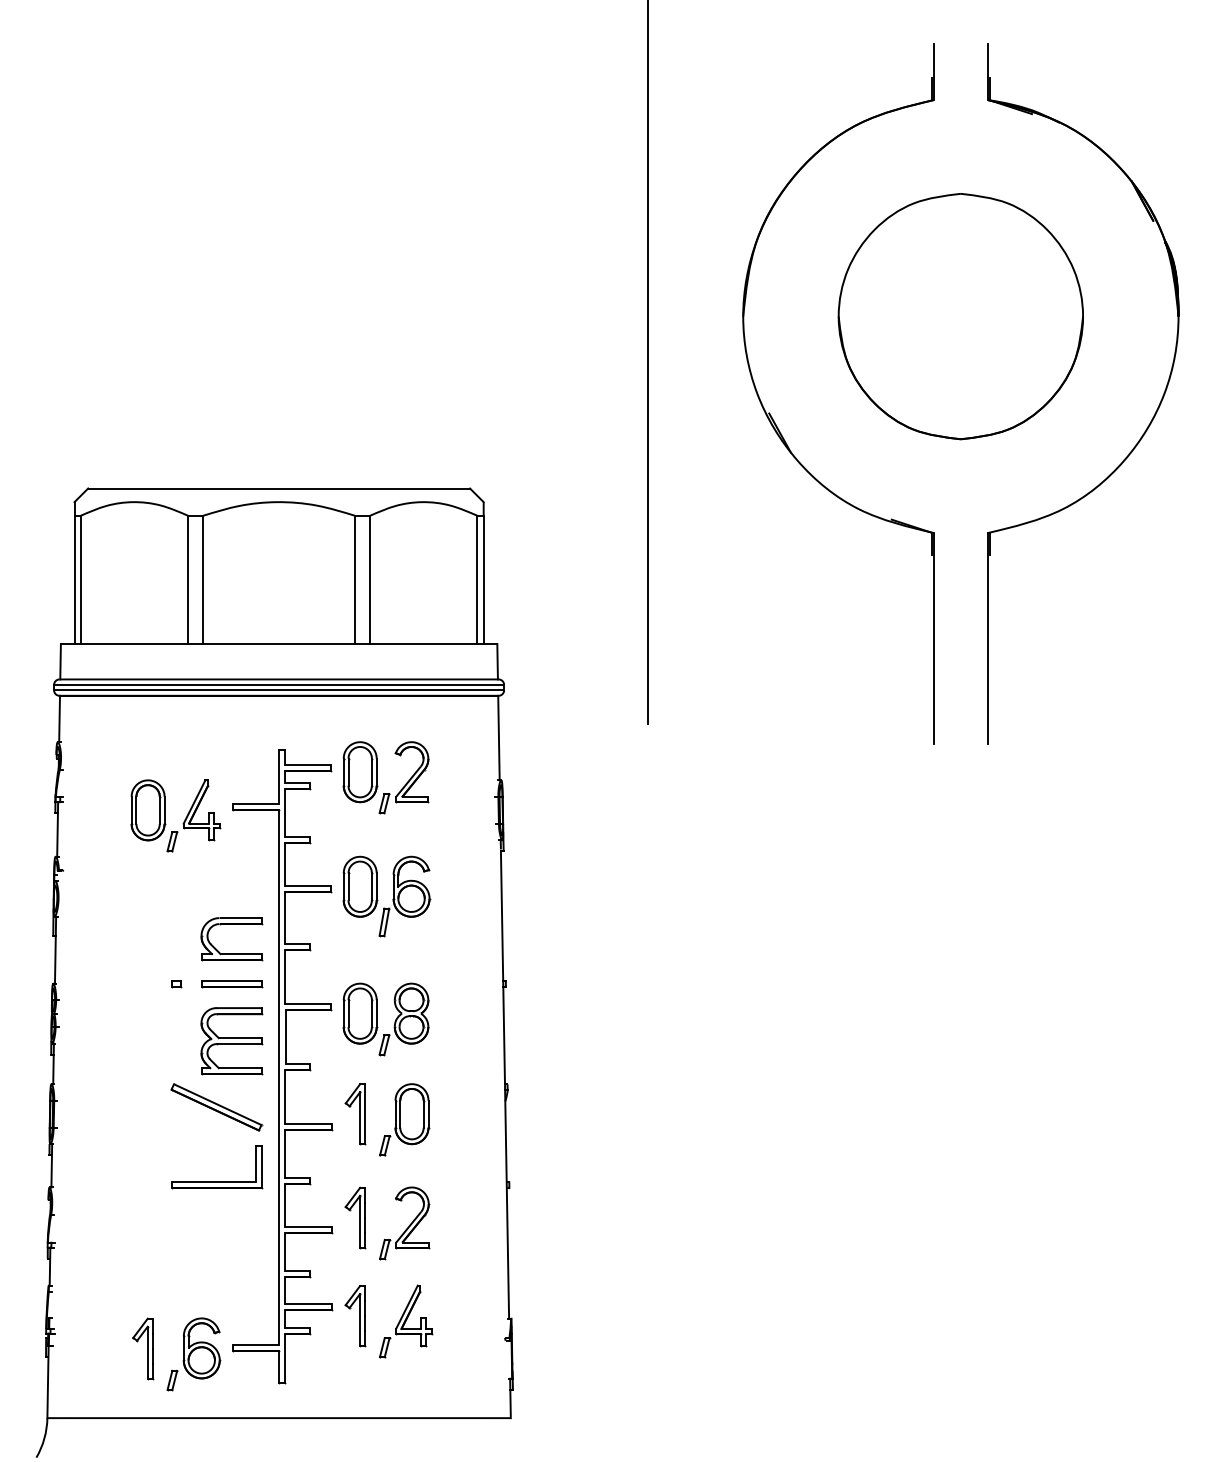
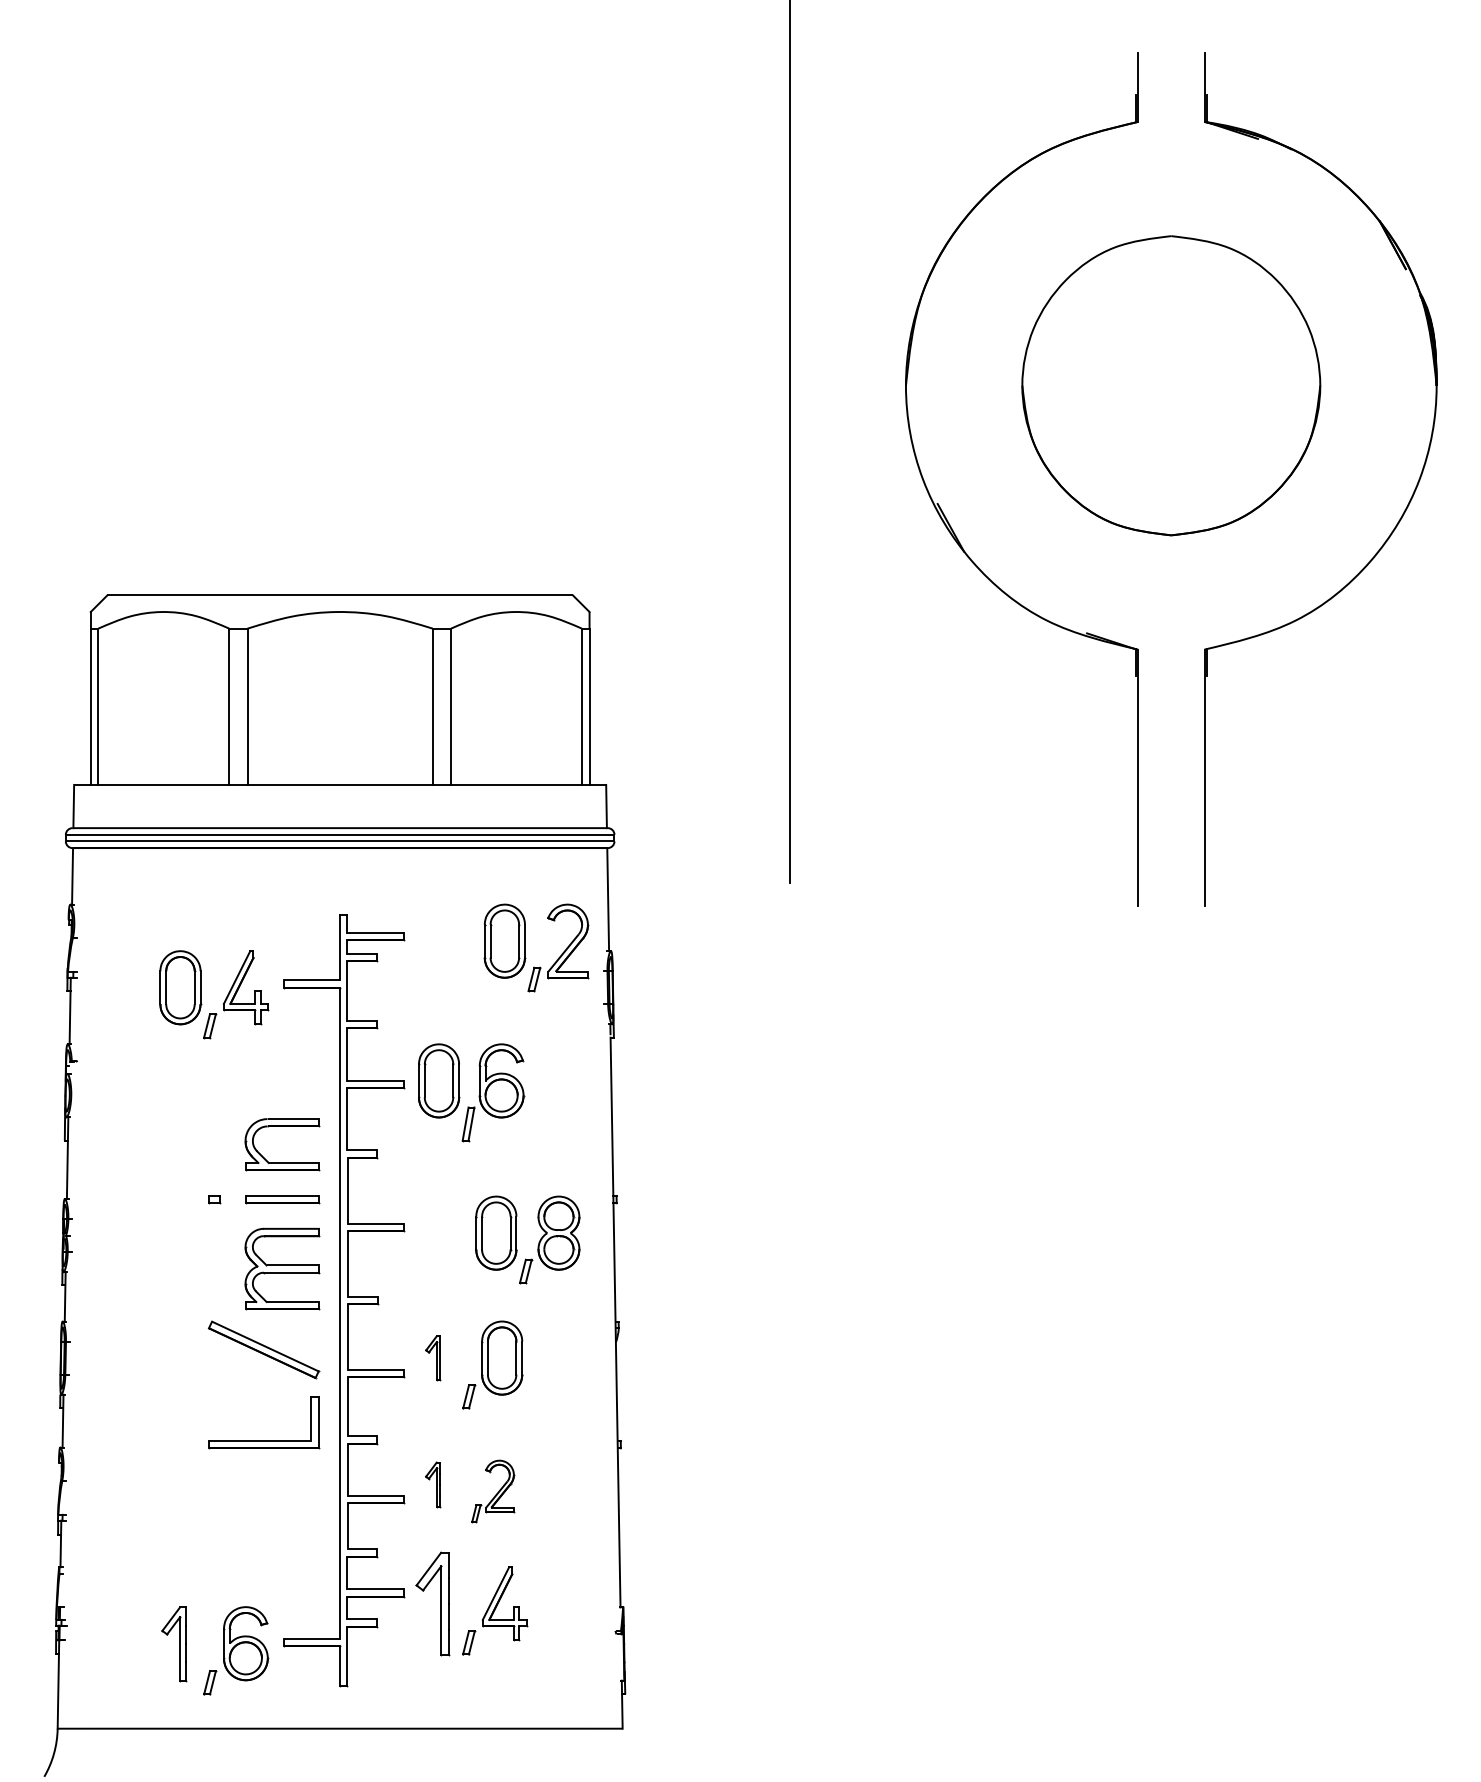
part: (377, 777) -> (525, 947), moved
part: (377, 1019) -> (517, 1240), moved
part: (355, 1114) -> (433, 1358), size x0.6
part: (355, 1217) -> (433, 1484), size x0.6
part: (404, 1223) -> (493, 1491), size x0.7
part: (355, 1316) -> (433, 1604), size x1.4

